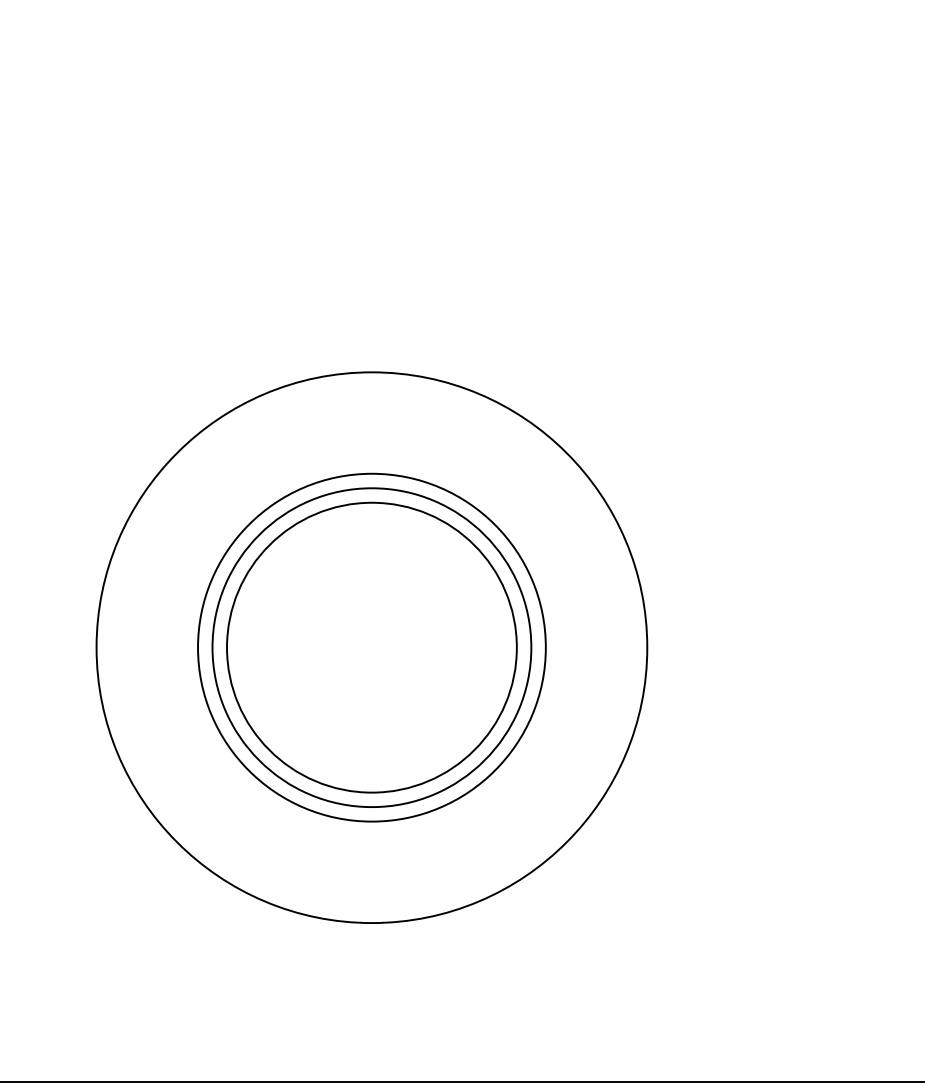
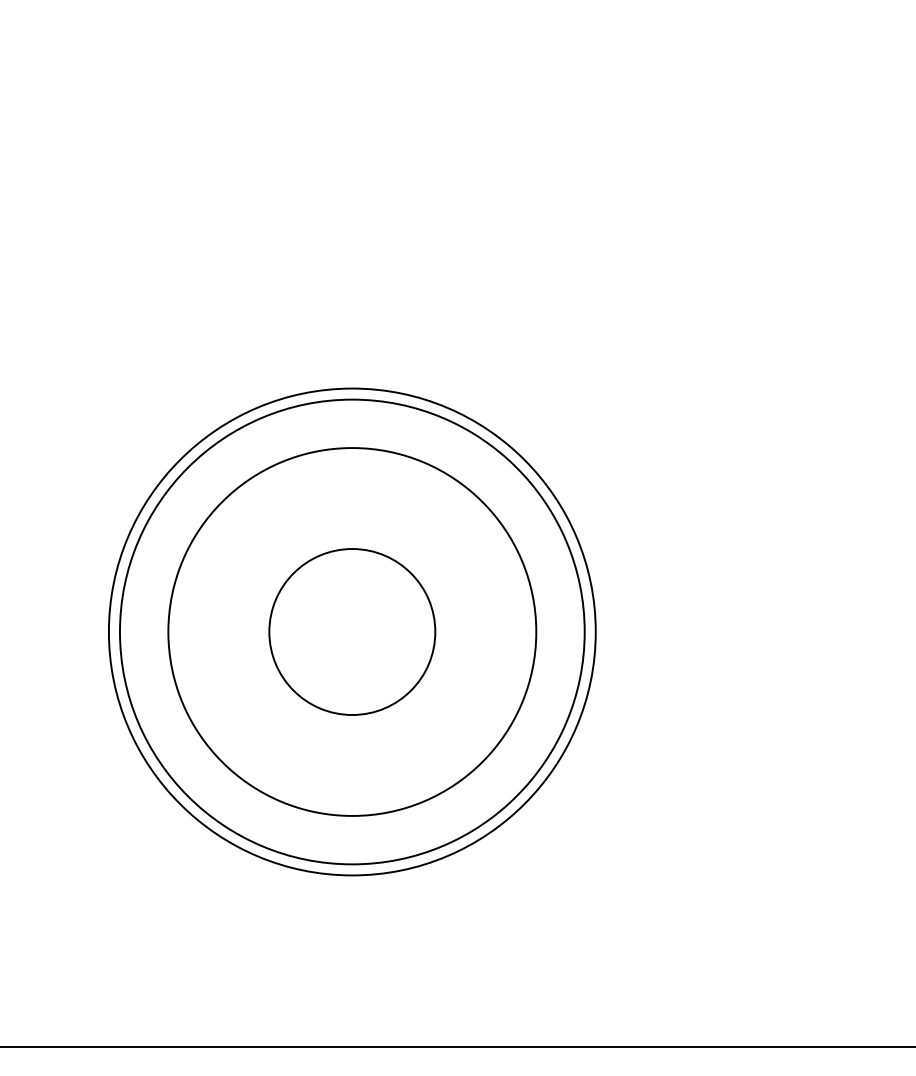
circle: (372, 647) -> (352, 631), size x0.6
circle: (372, 647) -> (352, 631), size x0.7
circle: (372, 647) -> (352, 631), size x1.4
circle: (372, 647) -> (352, 631), size x1.6

